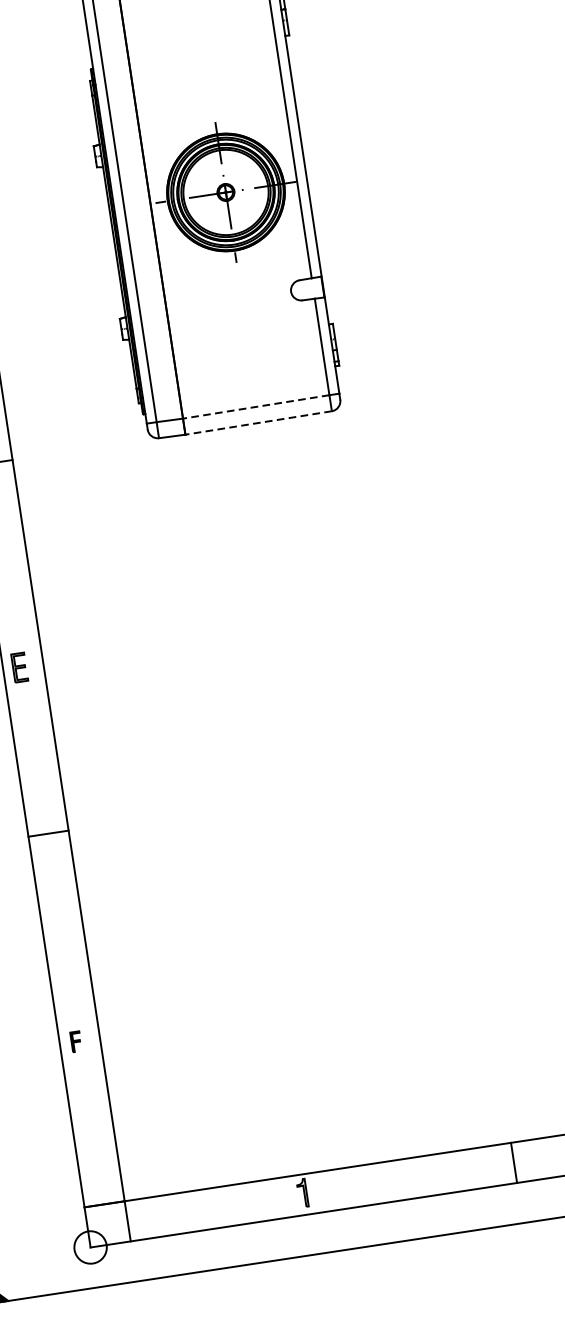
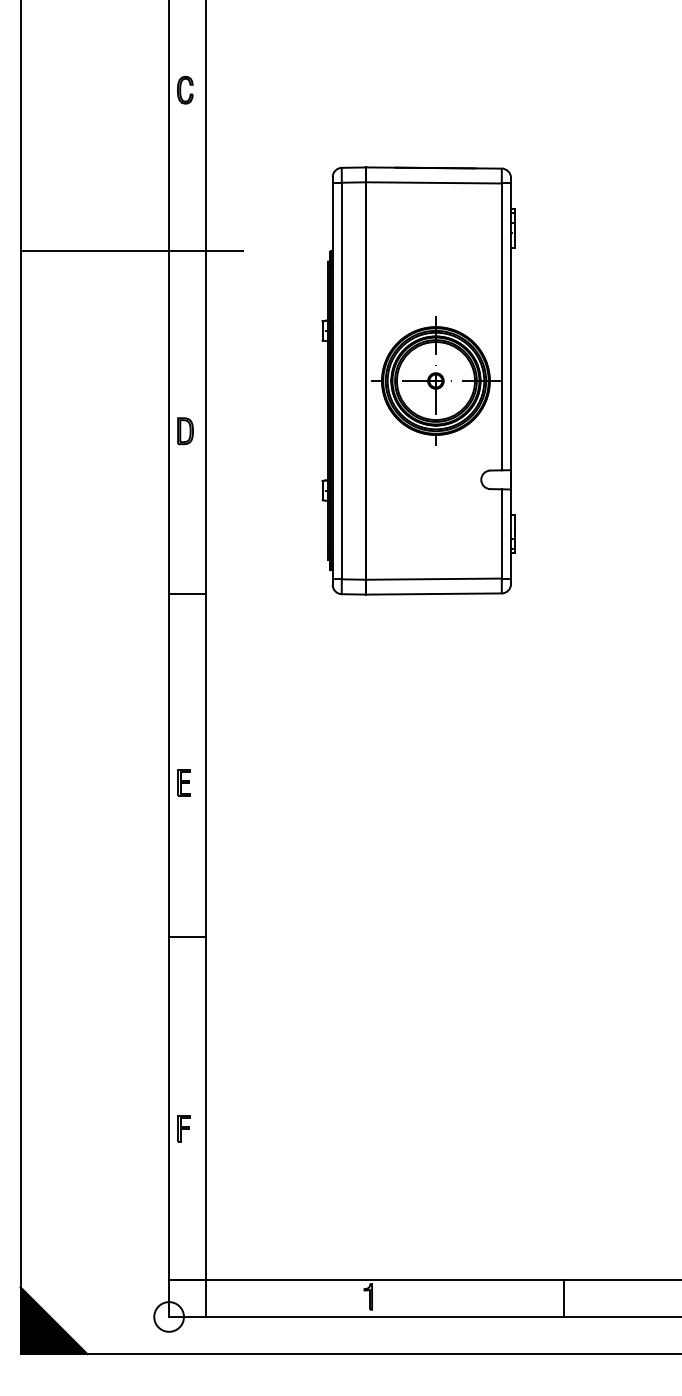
line: (255, 407) -> (433, 579), dashed -> solid
line: (258, 423) -> (433, 594), dashed -> solid
part: (75, 1041) -> (183, 1128), size x1.43

